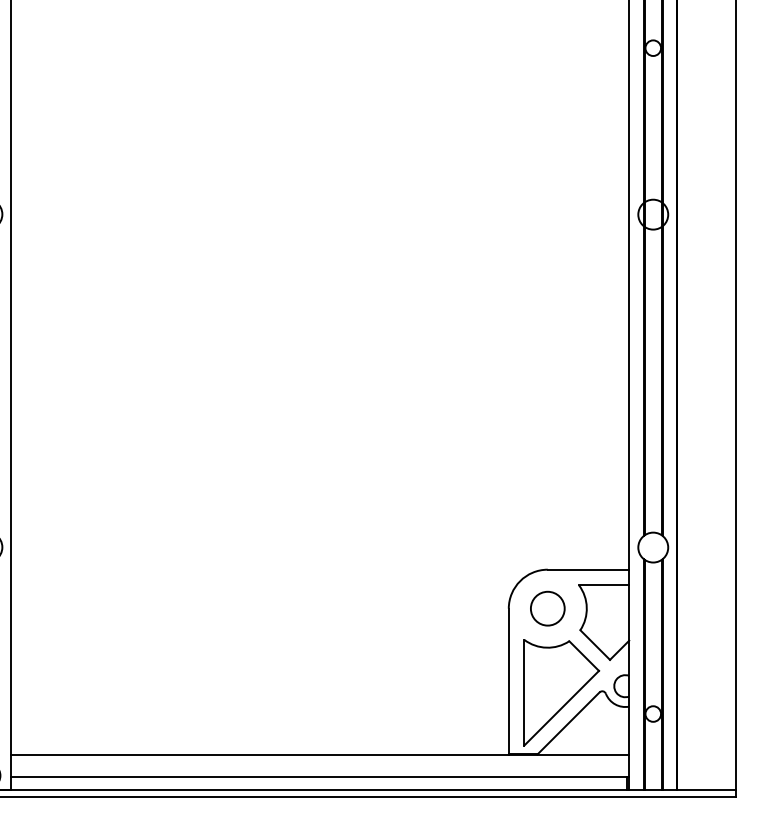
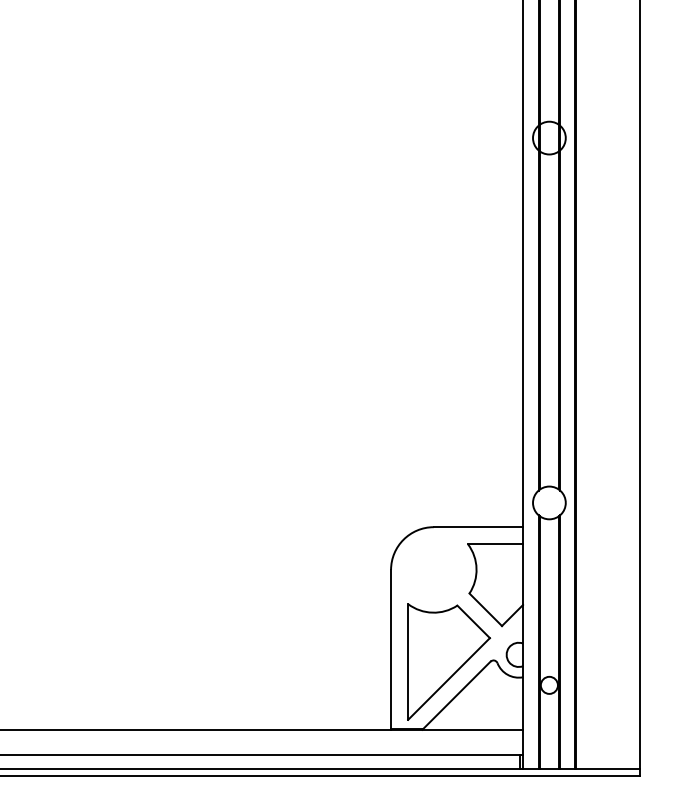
circle: (547, 608) -> (433, 569), removed

